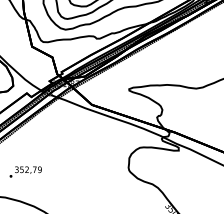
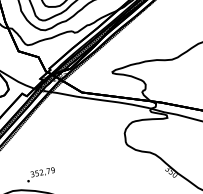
text: (25, 171) -> (40, 174), moved

